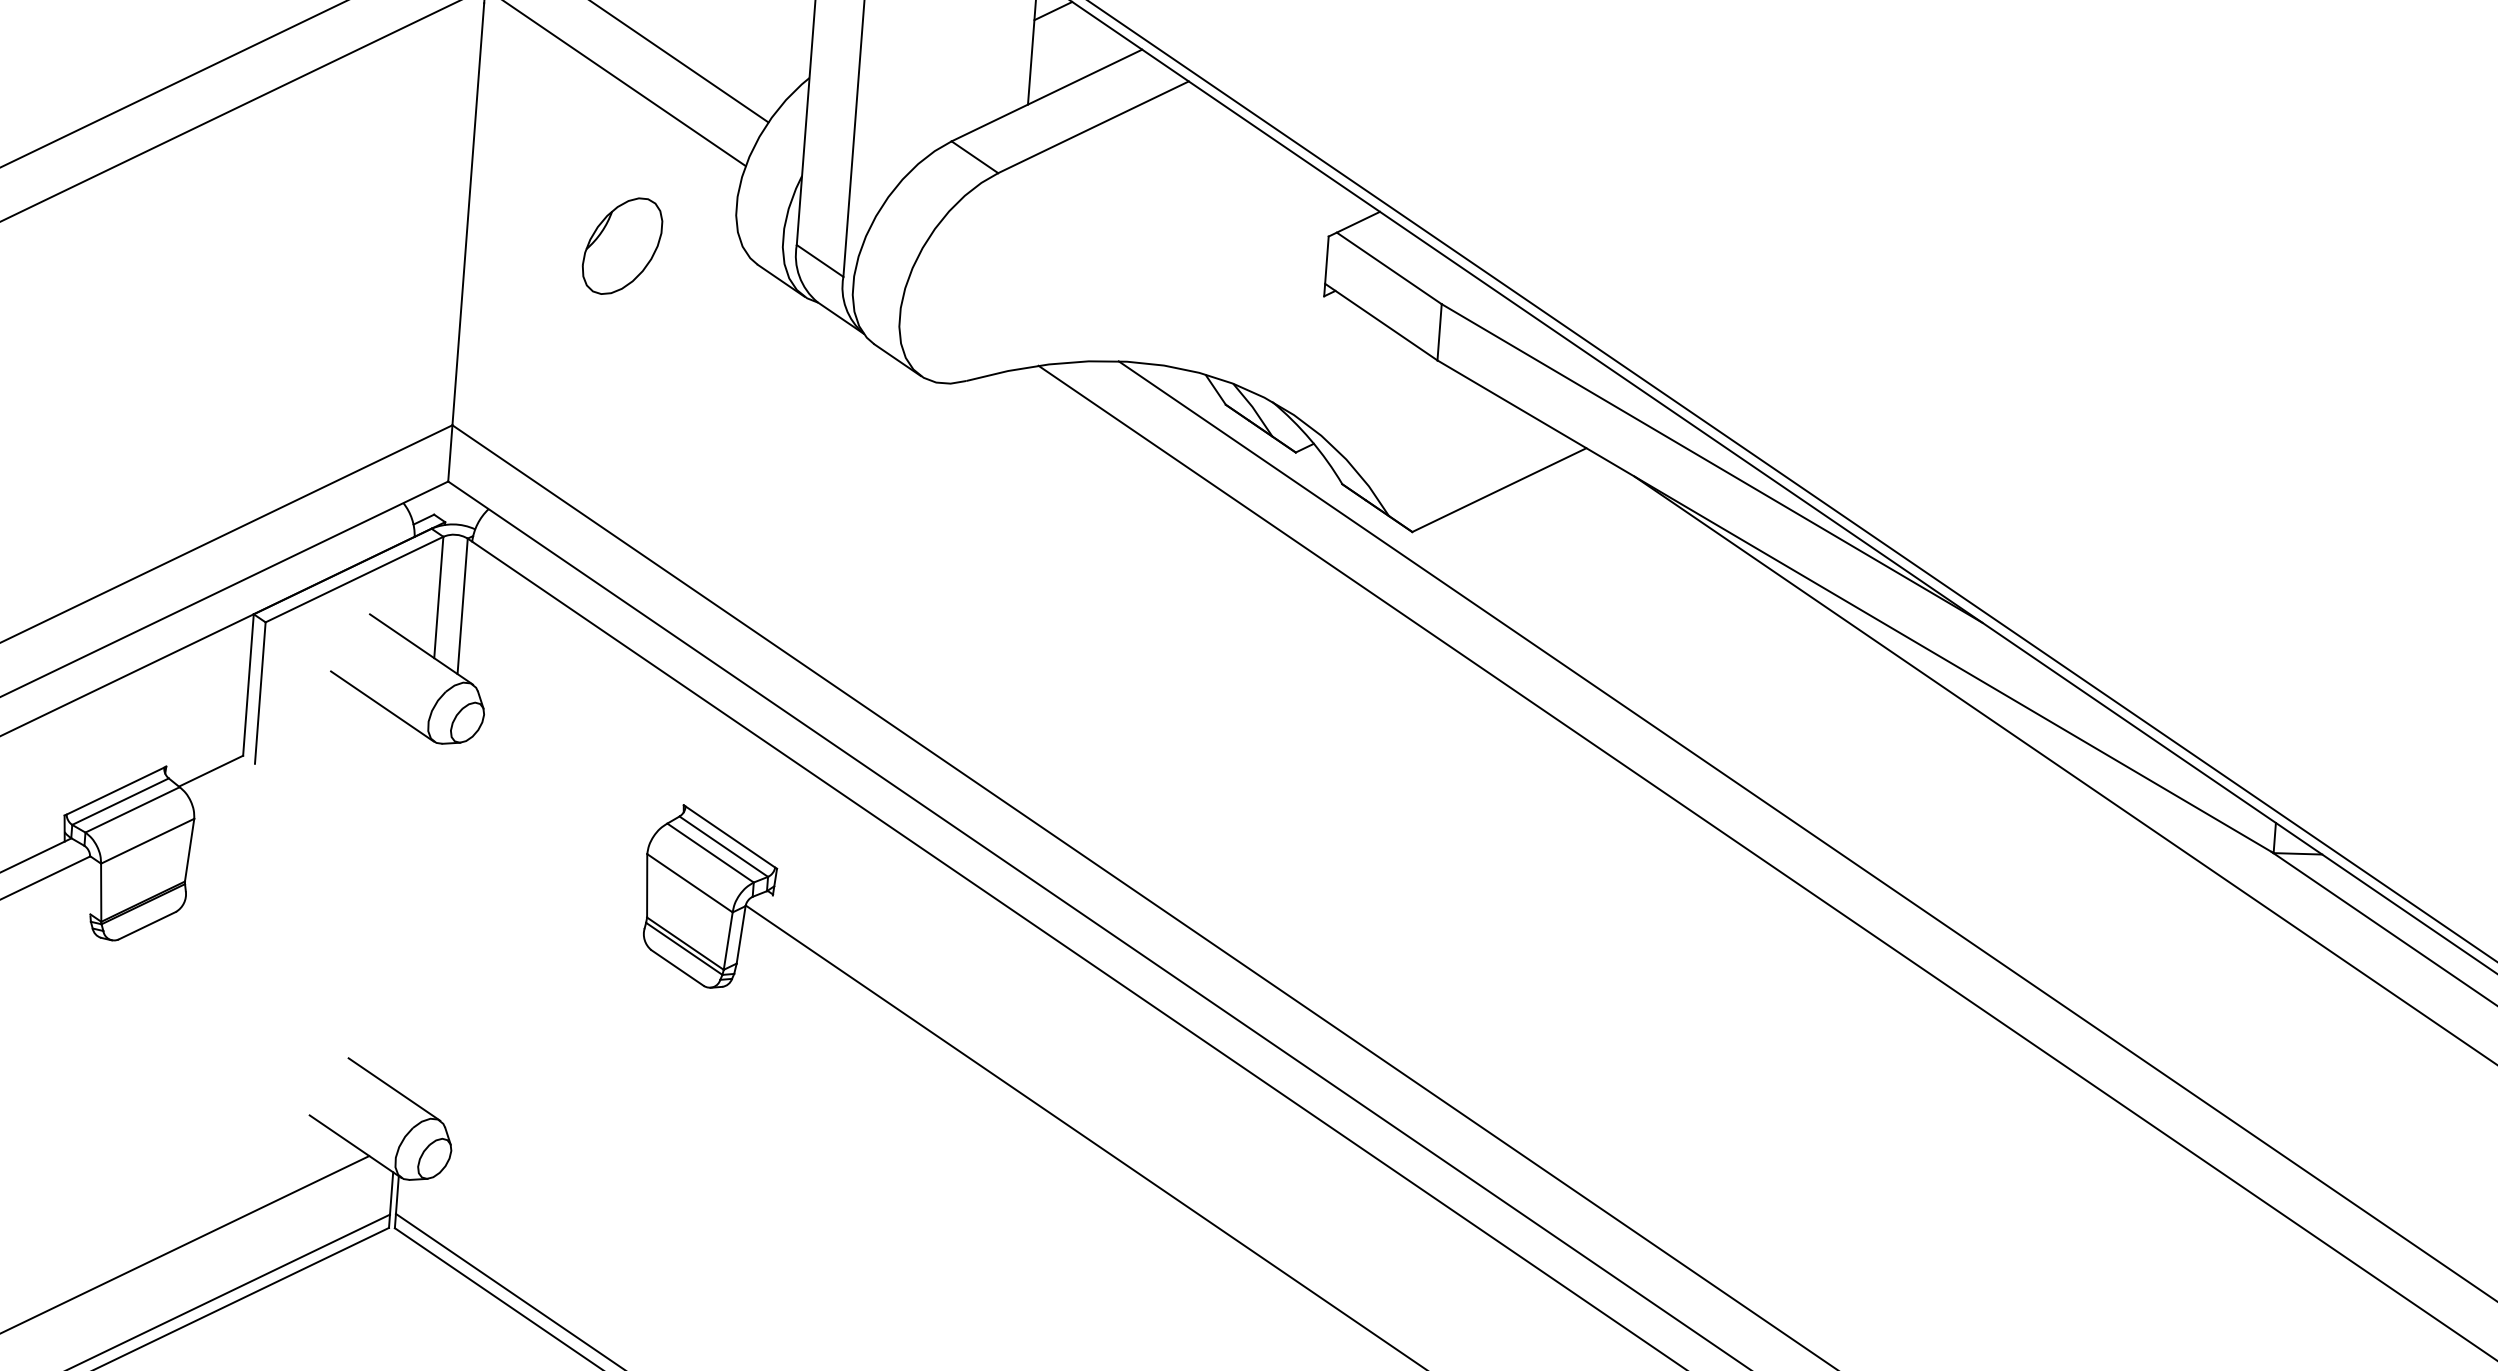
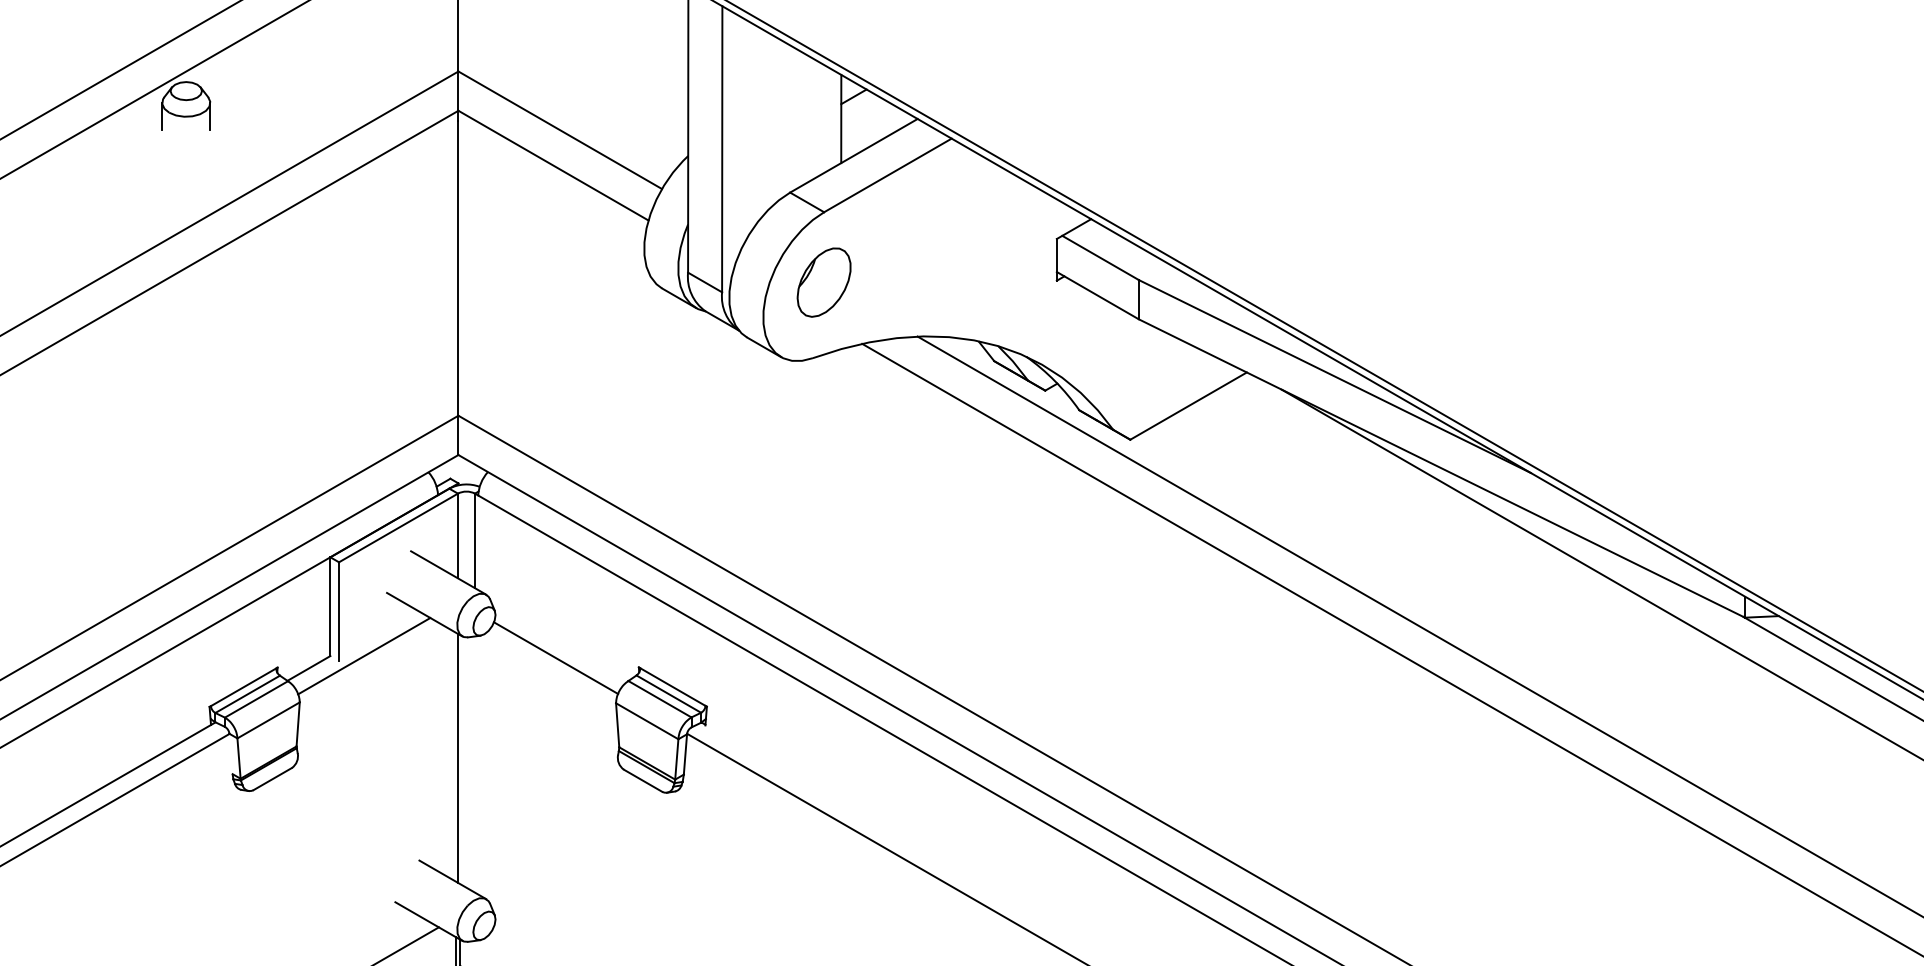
part: (621, 246) -> (823, 282), moved
line: (292, 758) -> (364, 655), added
line: (566, 783) -> (556, 658), added
line: (415, 916) -> (458, 758), added

